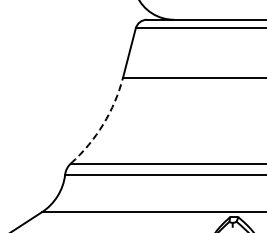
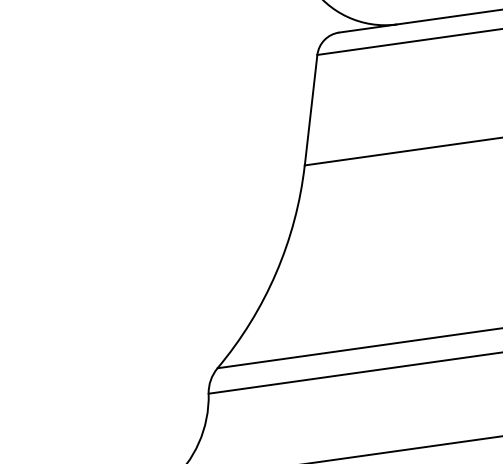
arc: (103, 124) -> (276, 273), dashed -> solid

